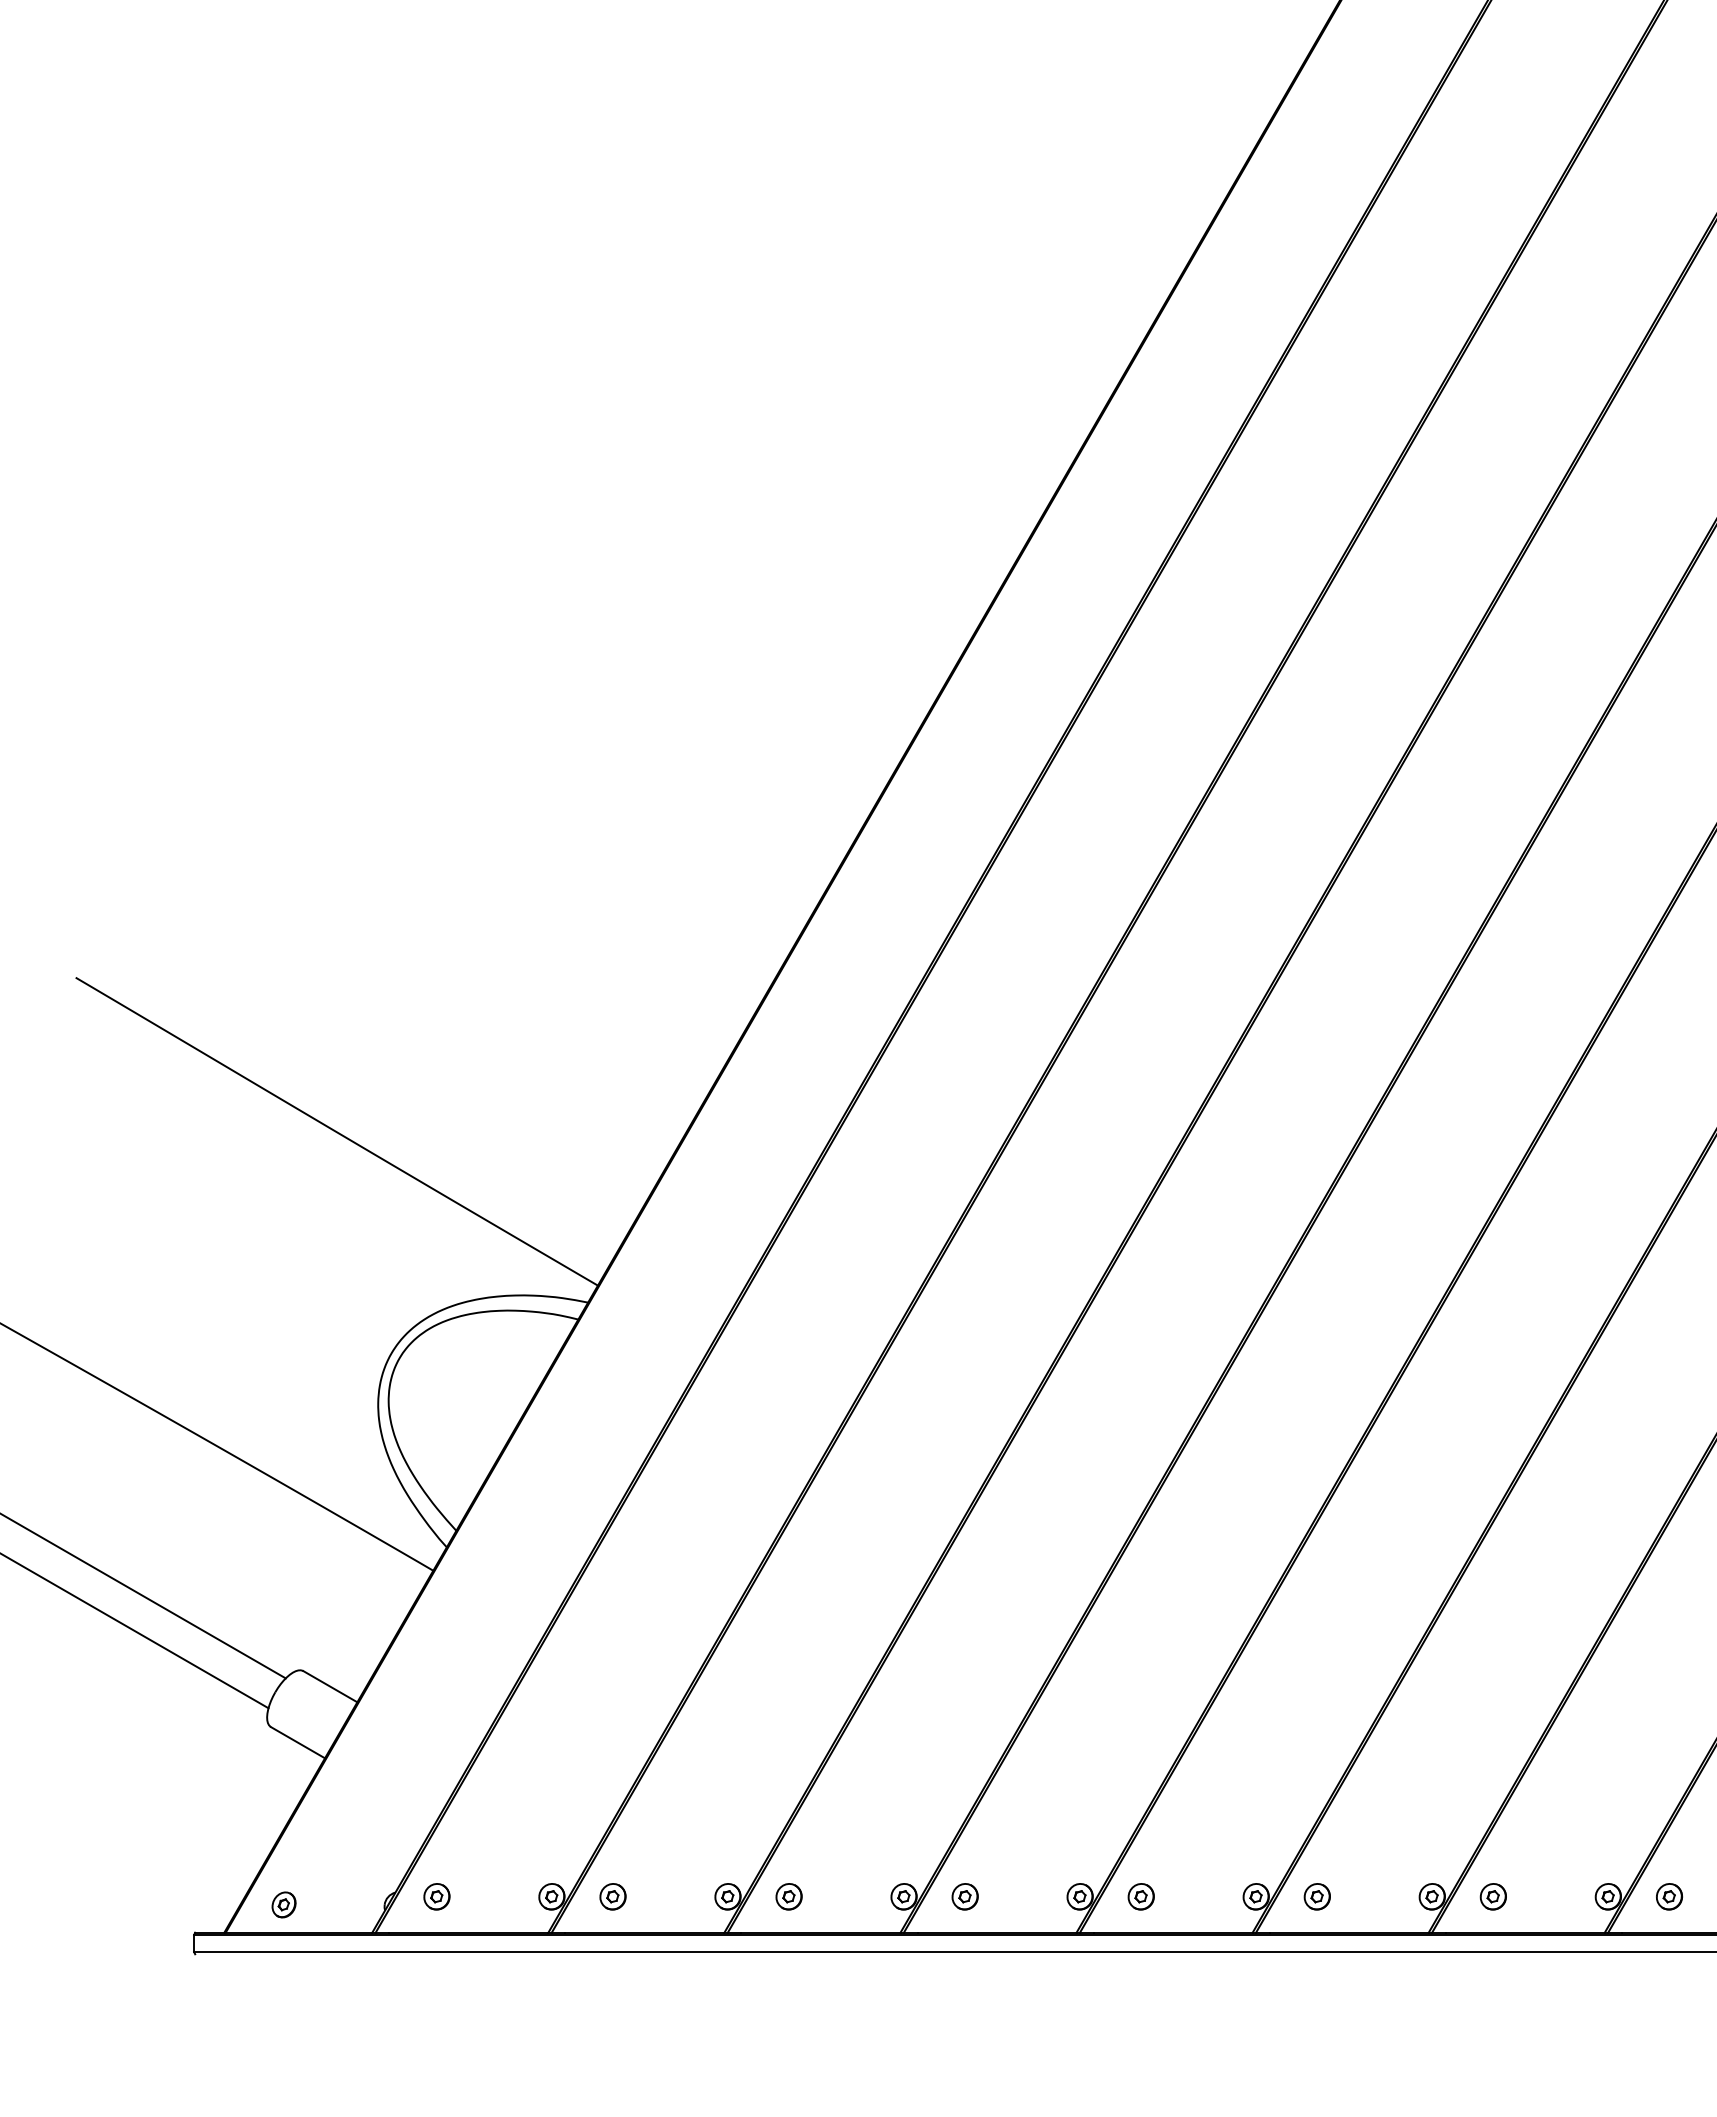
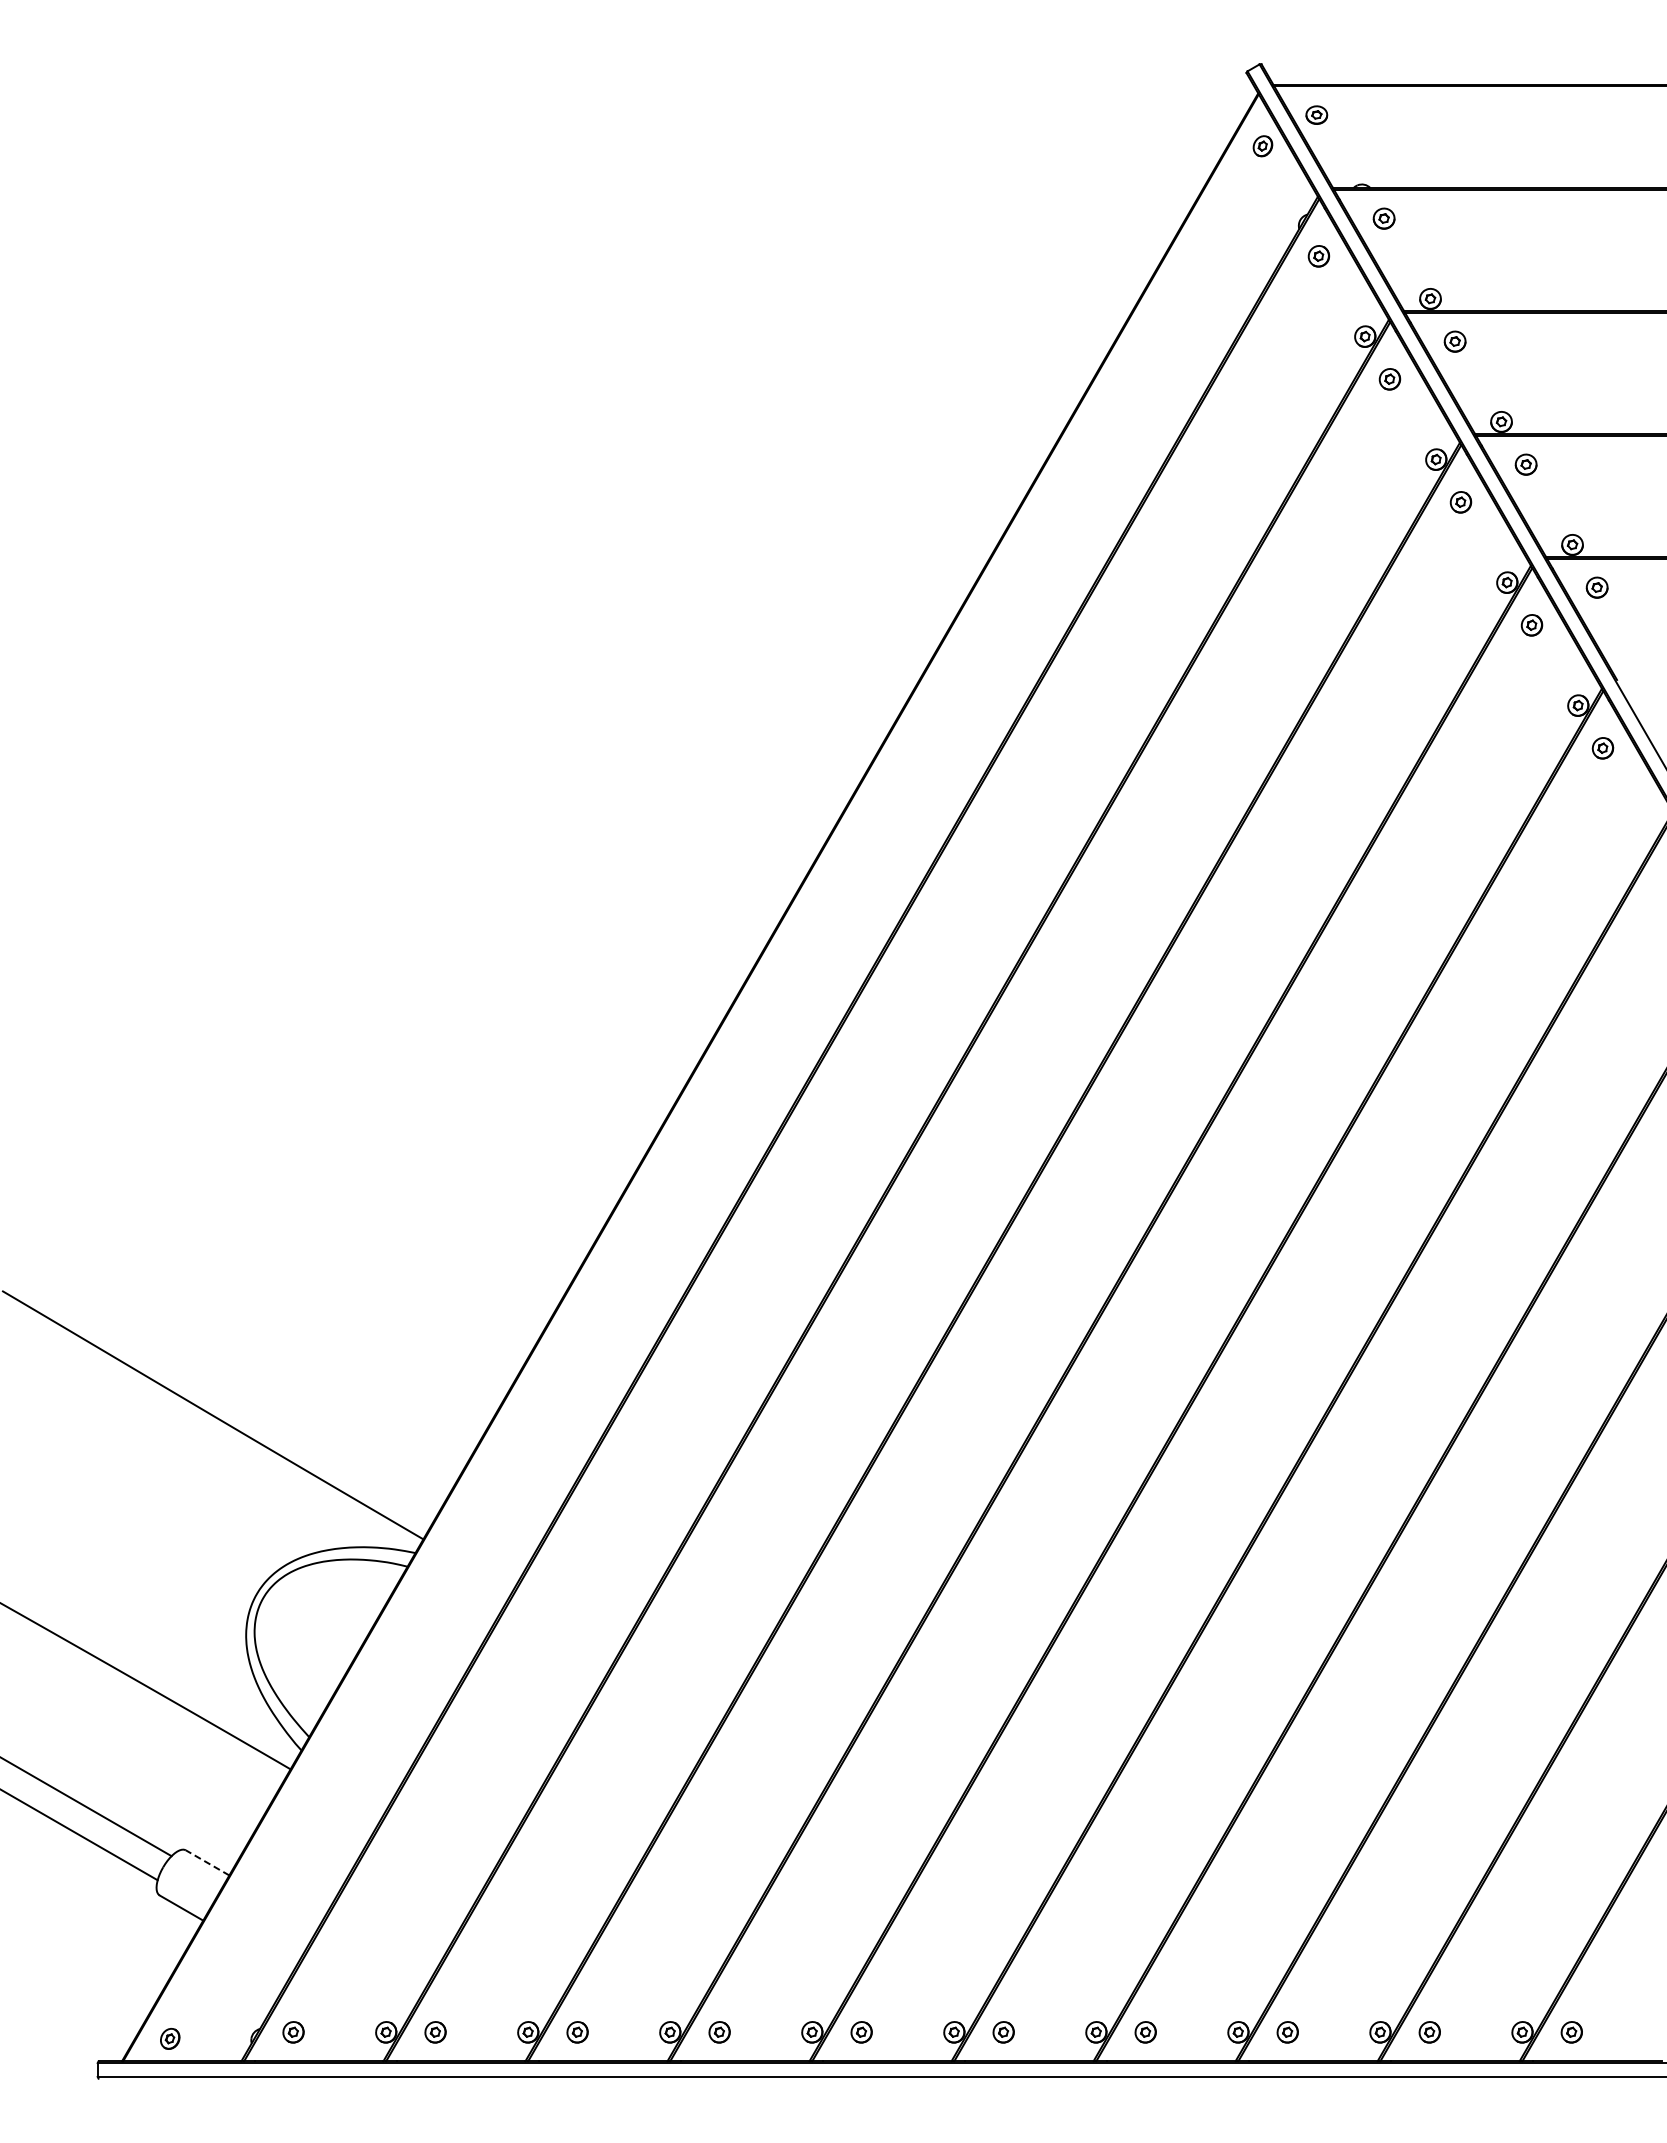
line: (330, 1686) -> (207, 1862), solid -> dashed

